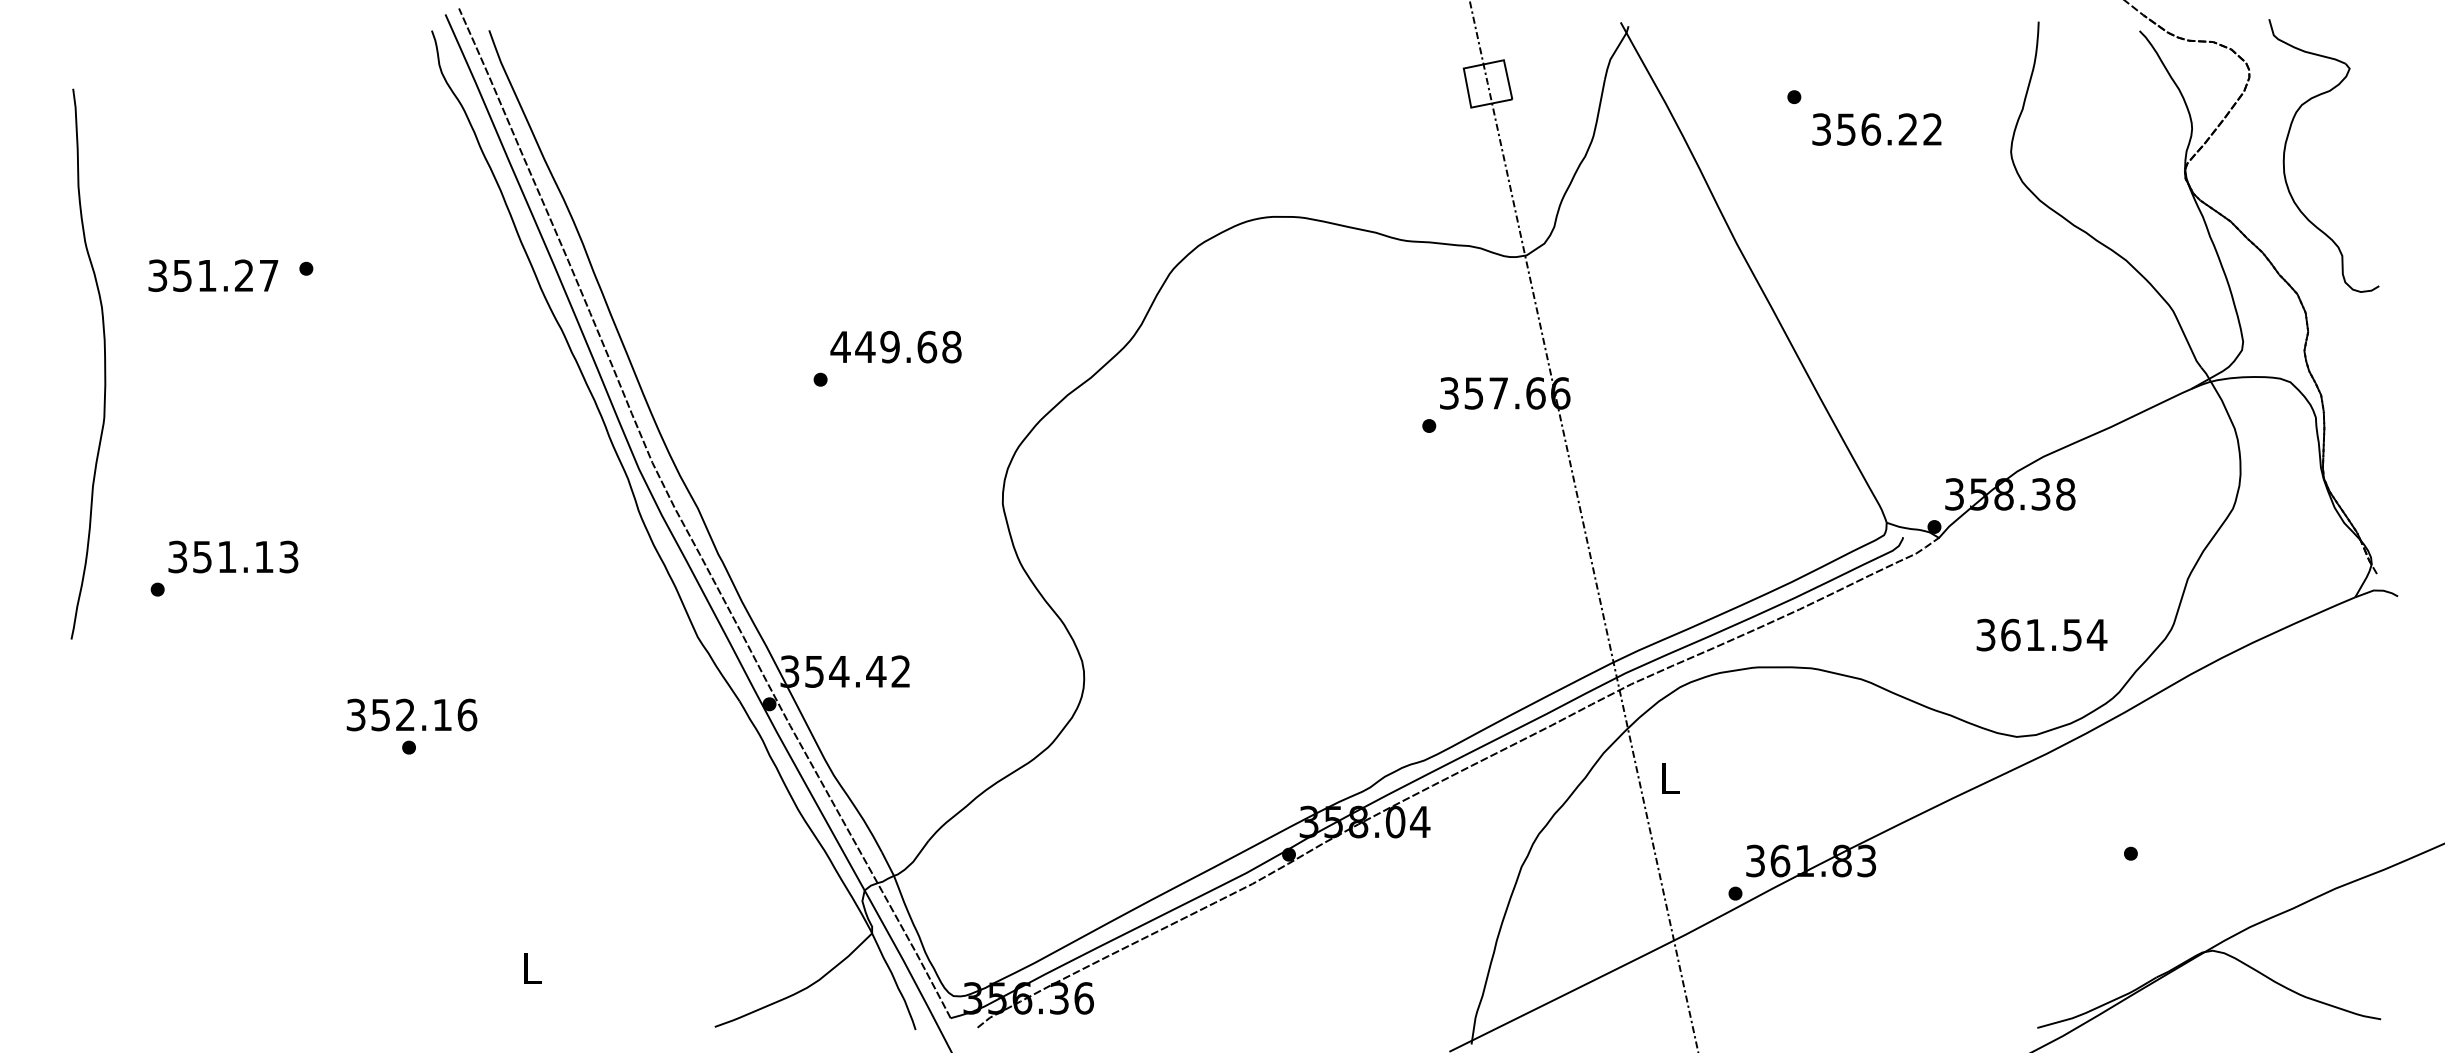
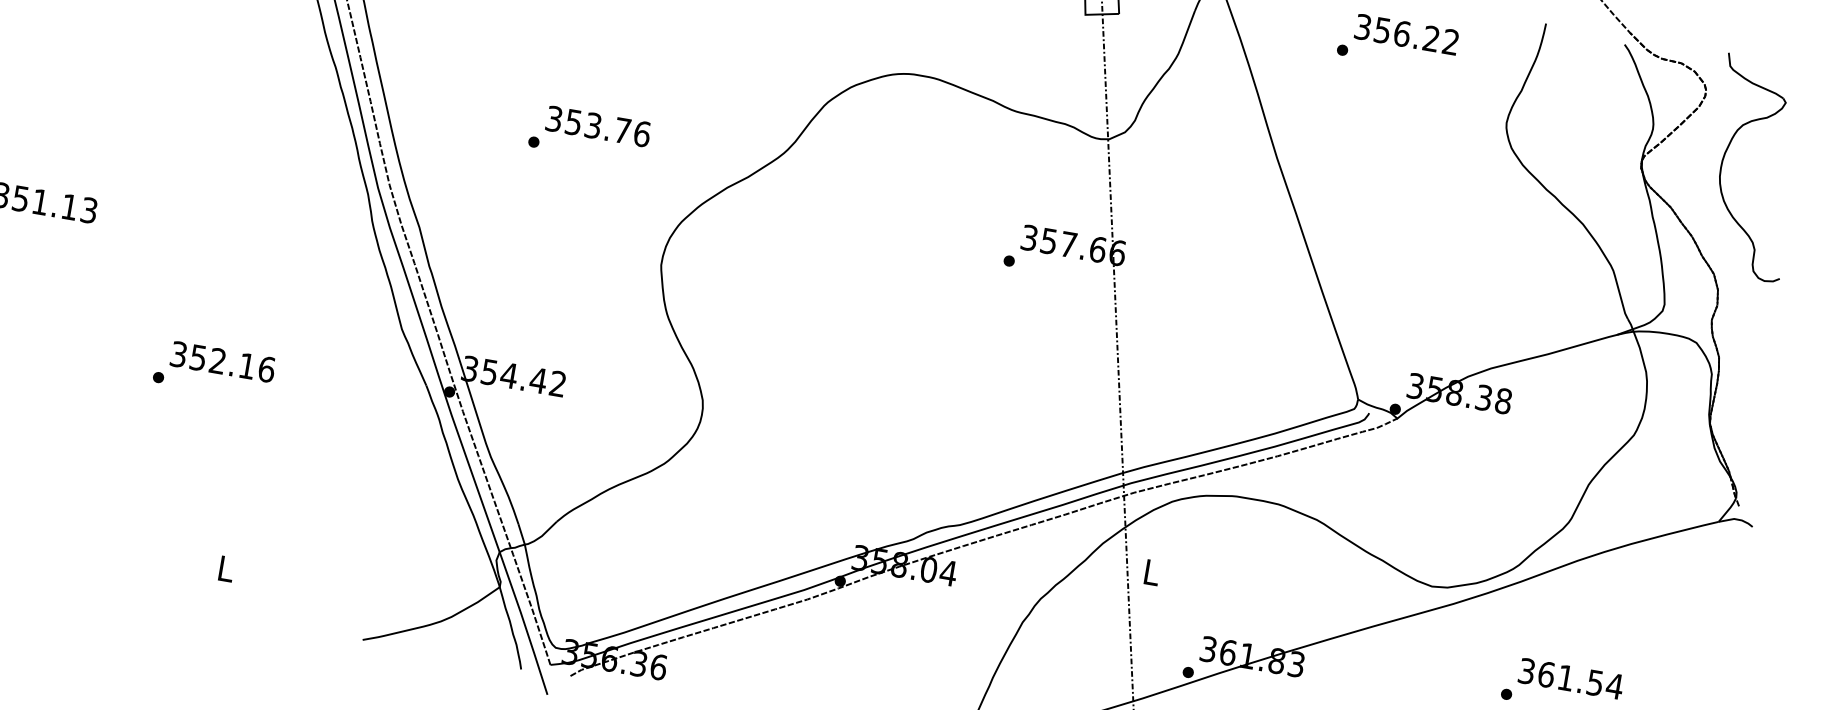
text: (1876, 129) -> (1406, 34), moved
text: (895, 346) -> (597, 125), 449.68 -> 353.76
text: (2041, 634) -> (1570, 678), moved
text: (411, 714) -> (222, 361), moved

